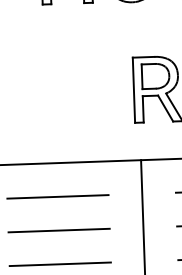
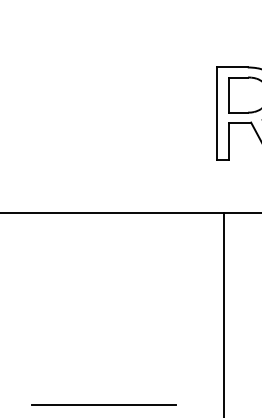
line: (57, 197) -> (103, 261), removed
line: (58, 230) -> (103, 309), removed
line: (59, 264) -> (103, 357), removed

